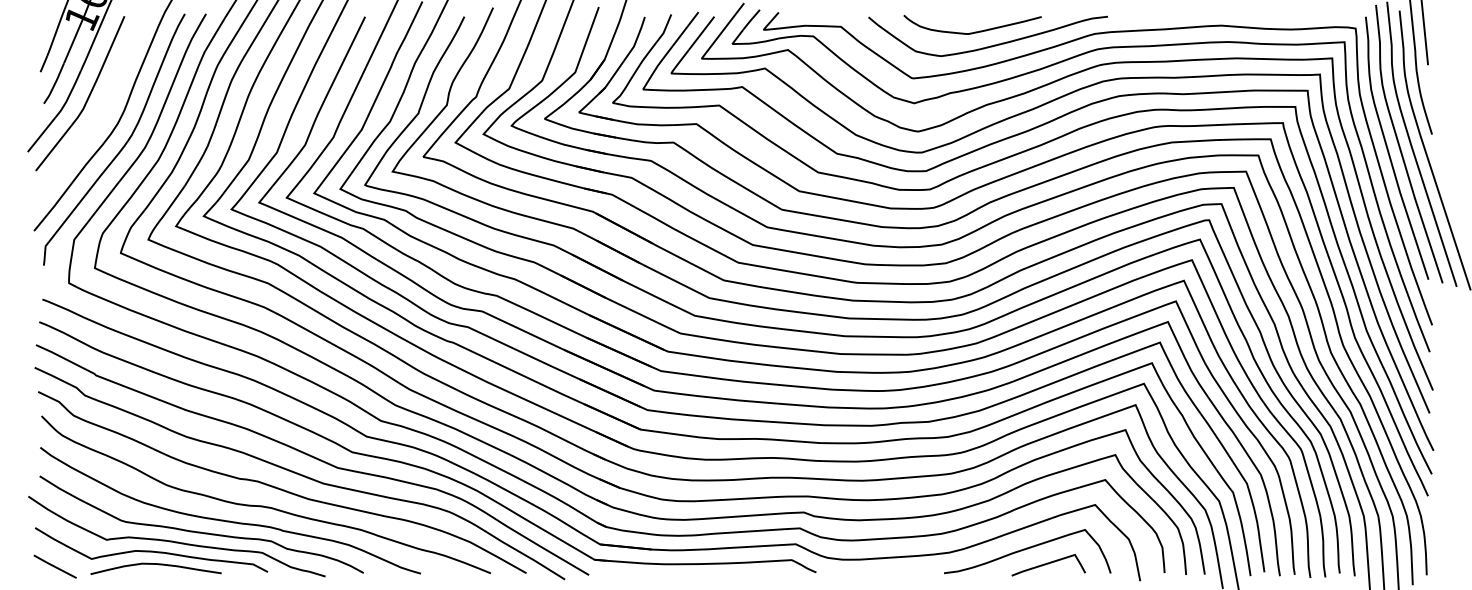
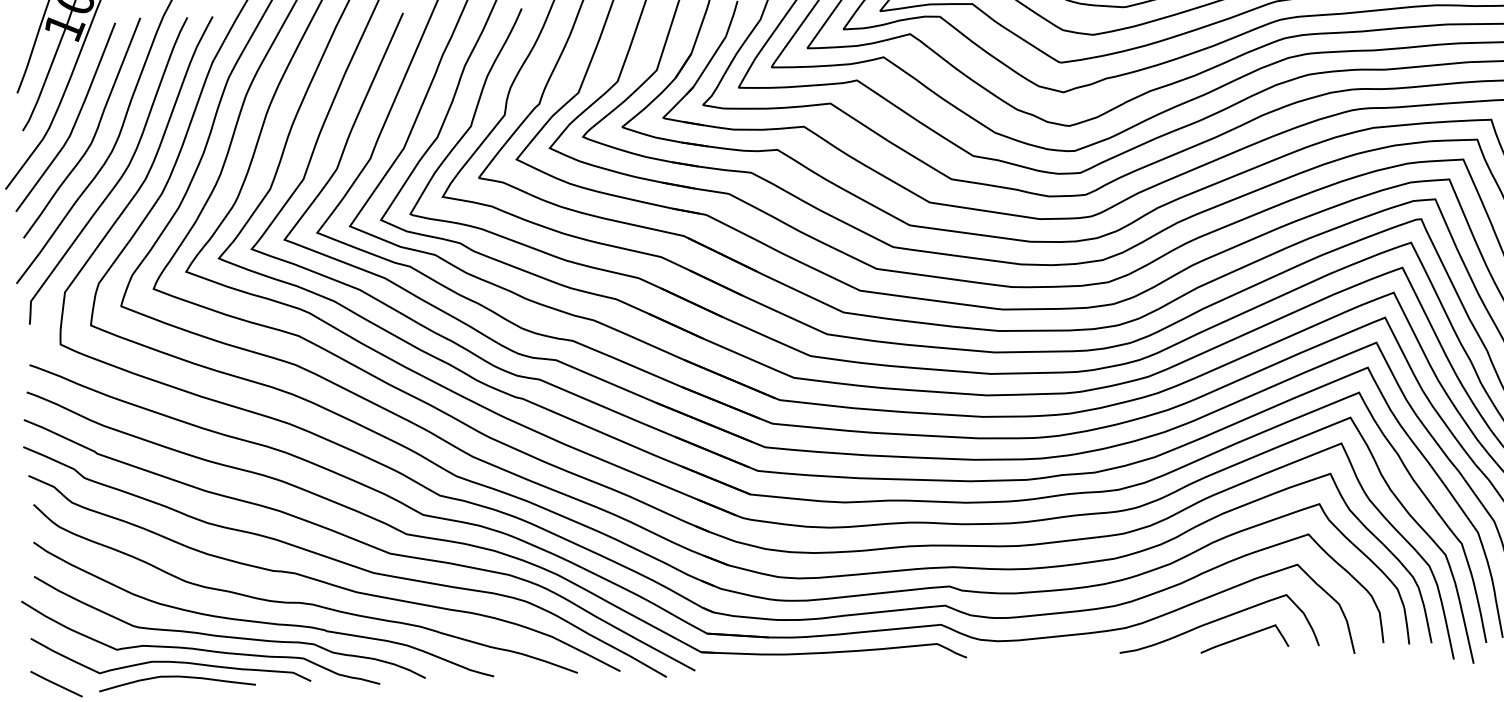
curve: (103, 107) -> (94, 132), added

